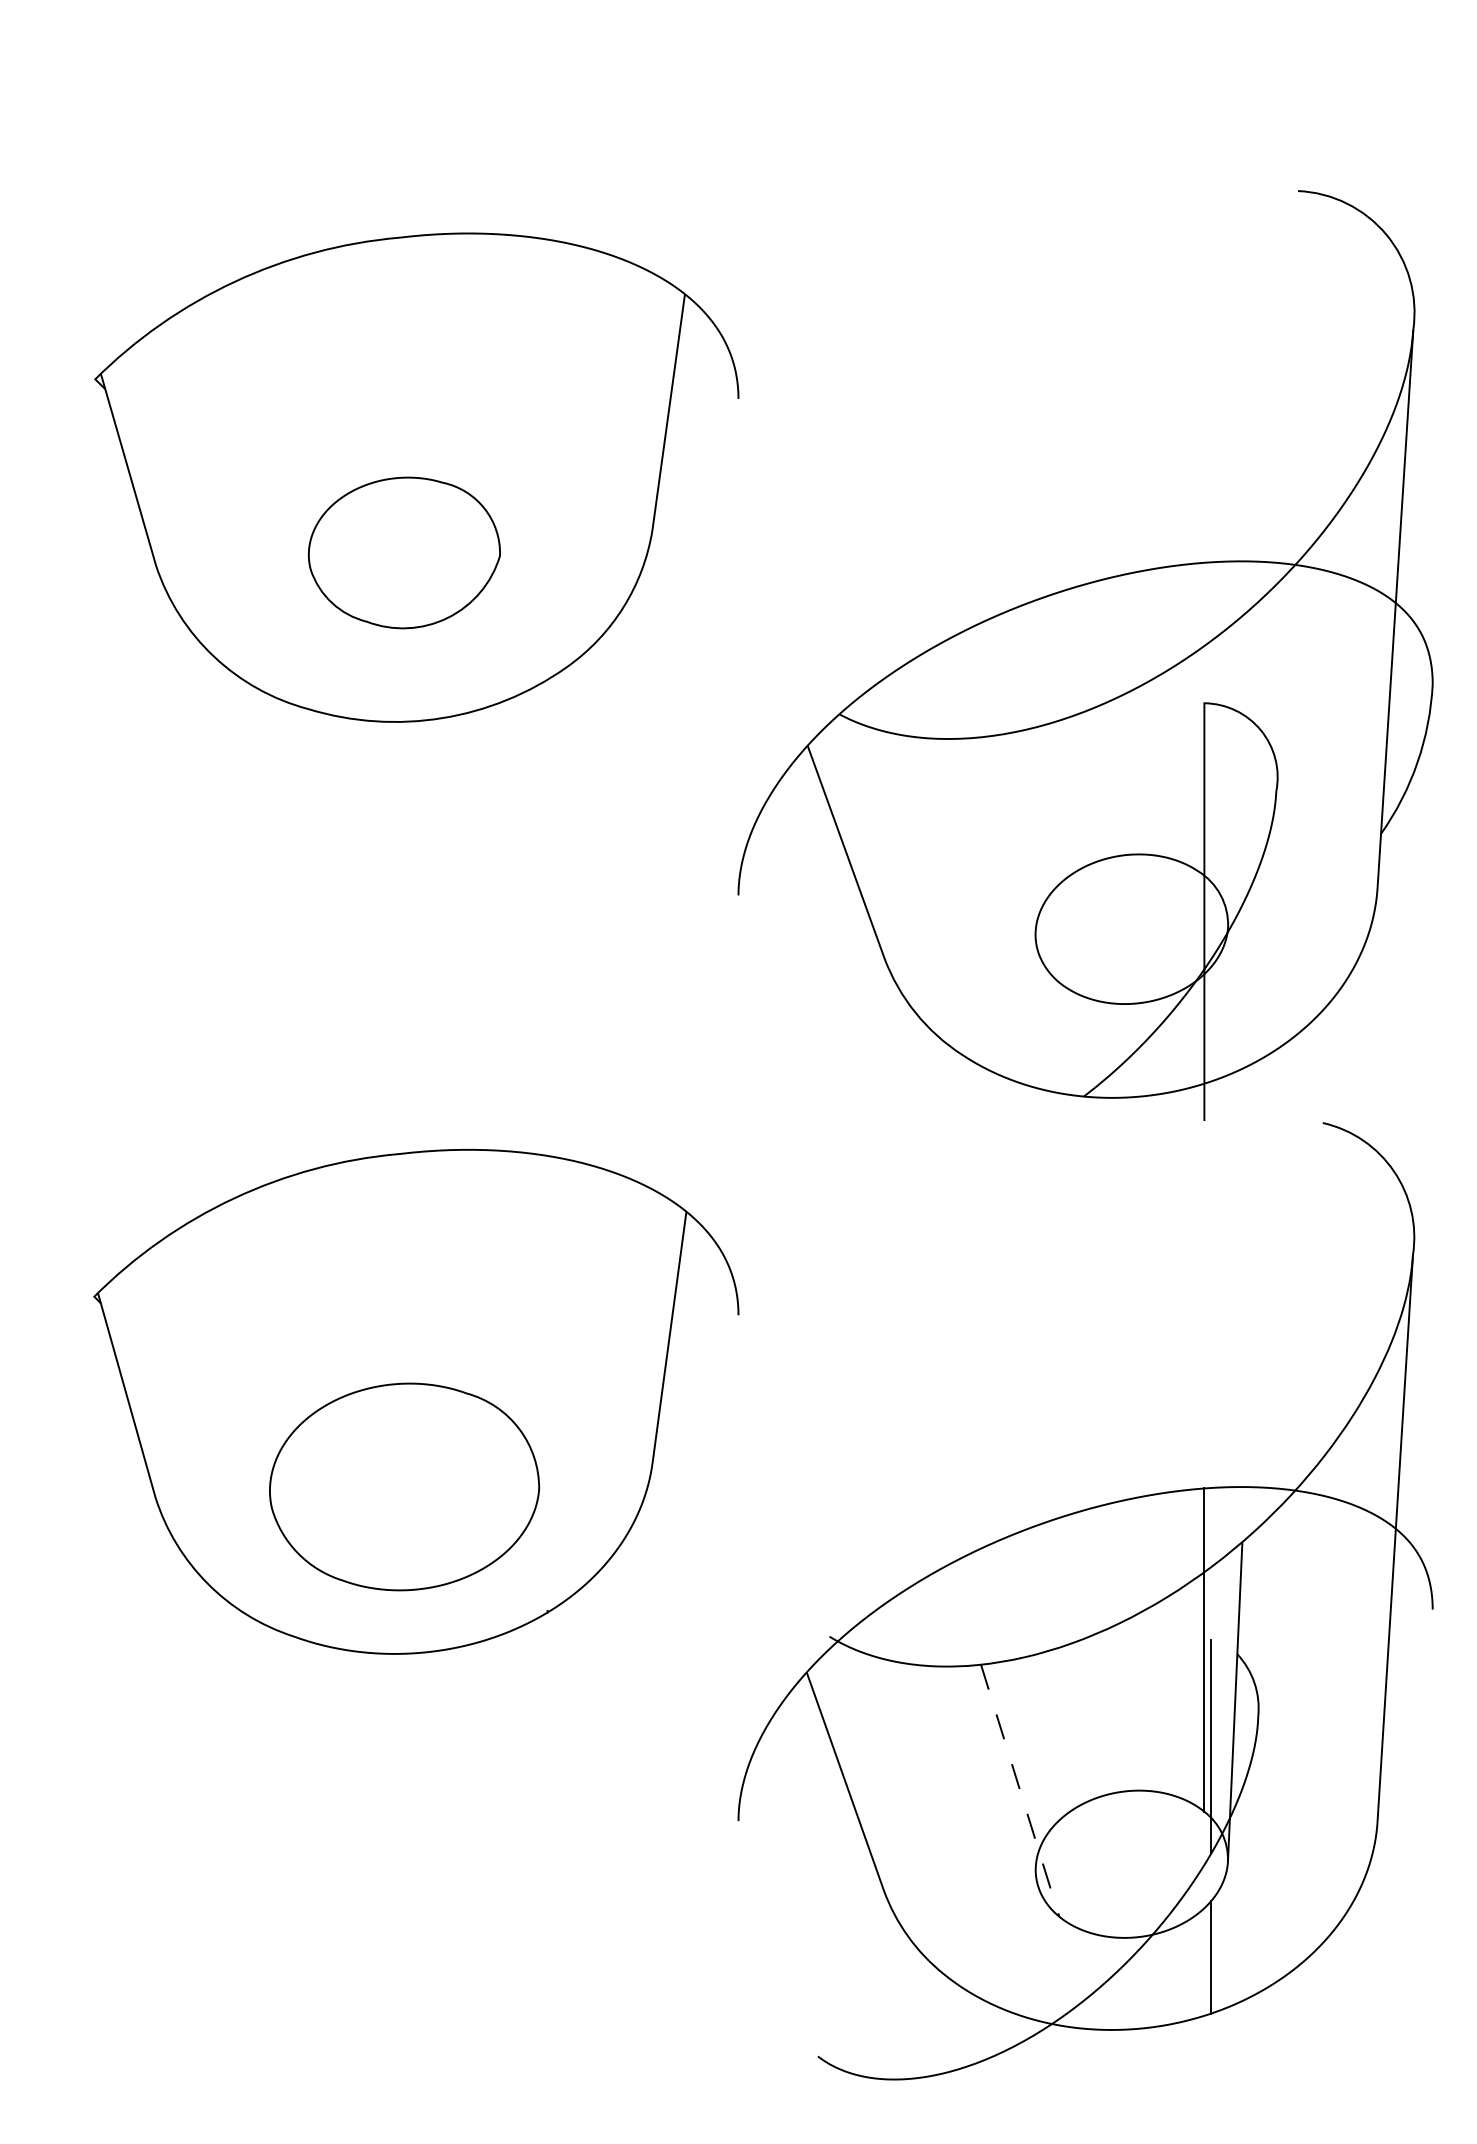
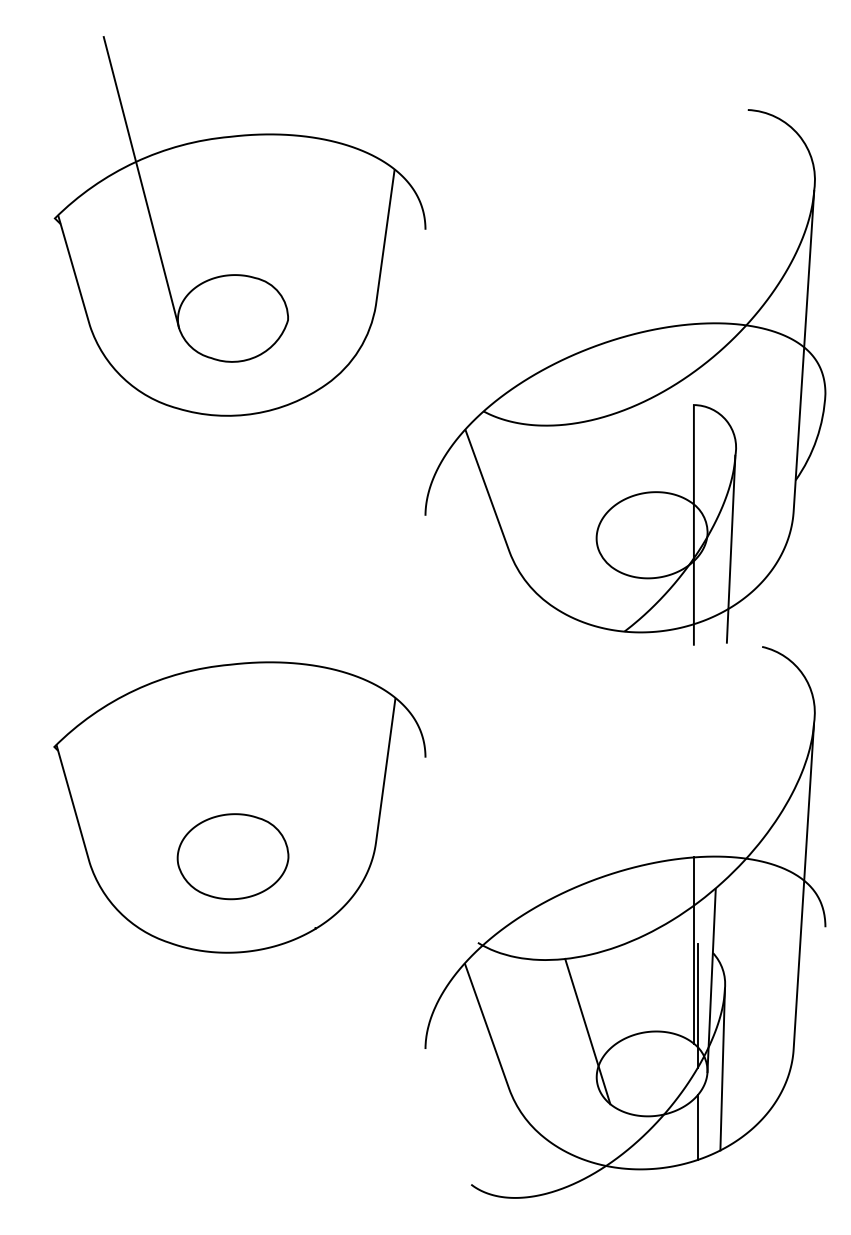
line: (245, 316) -> (141, 182), added
line: (1267, 952) -> (730, 548), added
part: (403, 1486) -> (232, 856), size x0.71
line: (1019, 1792) -> (587, 1032), dashed -> solid
line: (1254, 1856) -> (722, 1069), added

